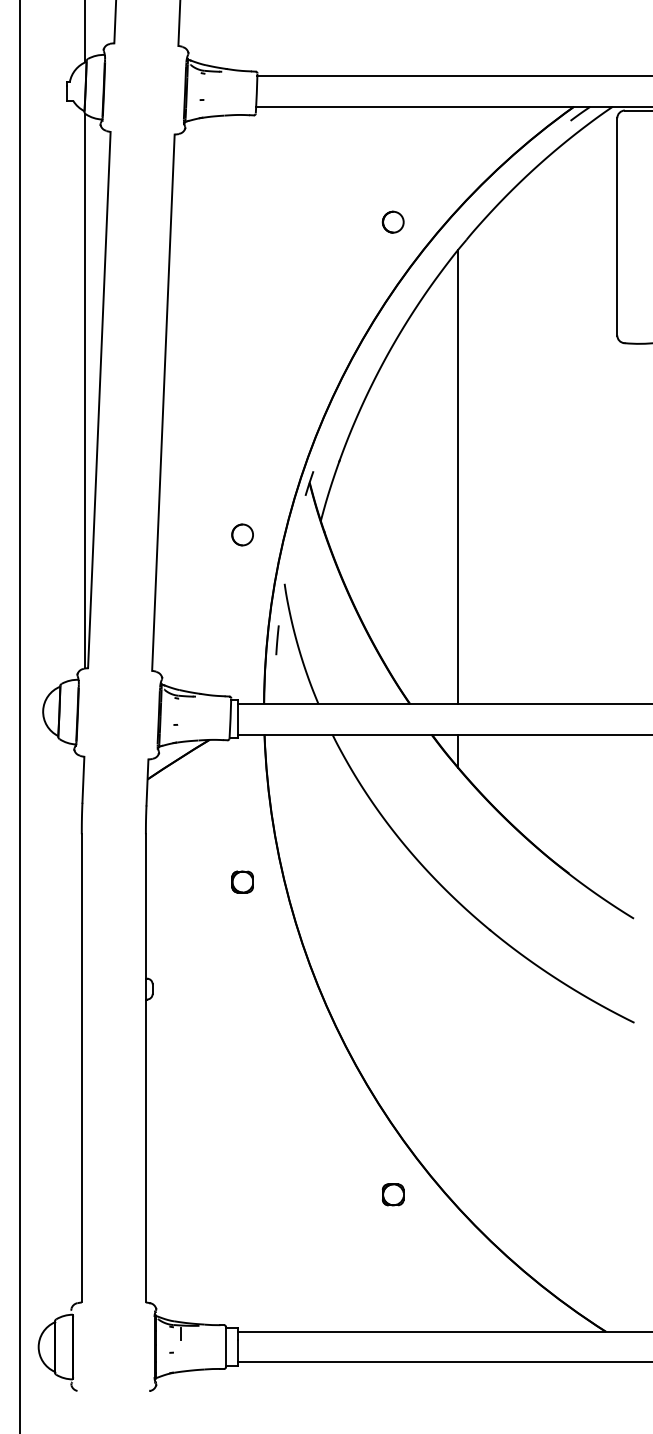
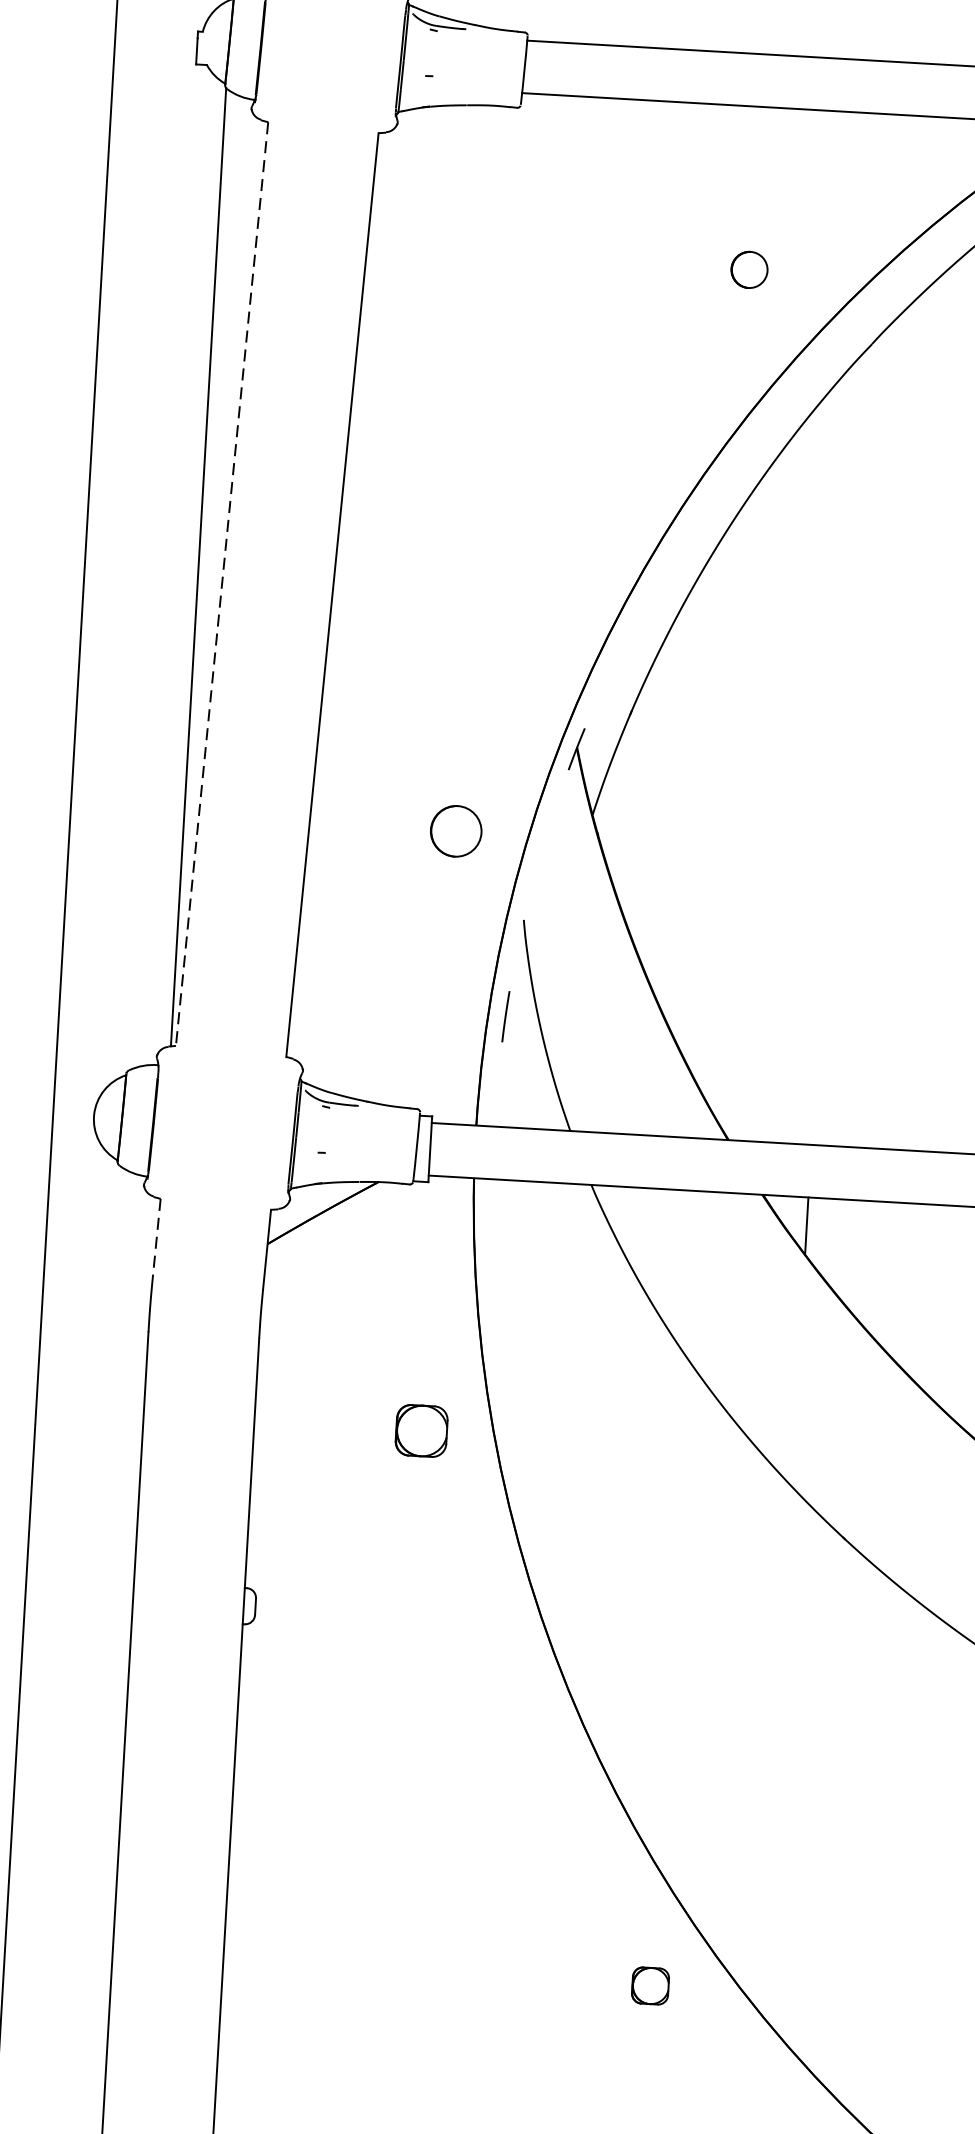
part: (392, 221) -> (748, 268), moved
line: (99, 400) -> (222, 584), solid -> dashed
line: (458, 477) -> (834, 753), removed
part: (242, 534) -> (455, 830), size x1.4
line: (83, 779) -> (156, 1237), solid -> dashed
part: (242, 881) -> (421, 1429), size x1.4

